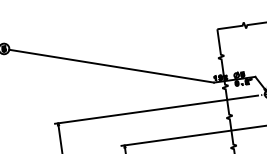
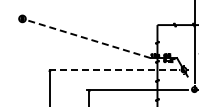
line: (110, 65) -> (87, 38), solid -> dashed
line: (156, 110) -> (112, 70), solid -> dashed

